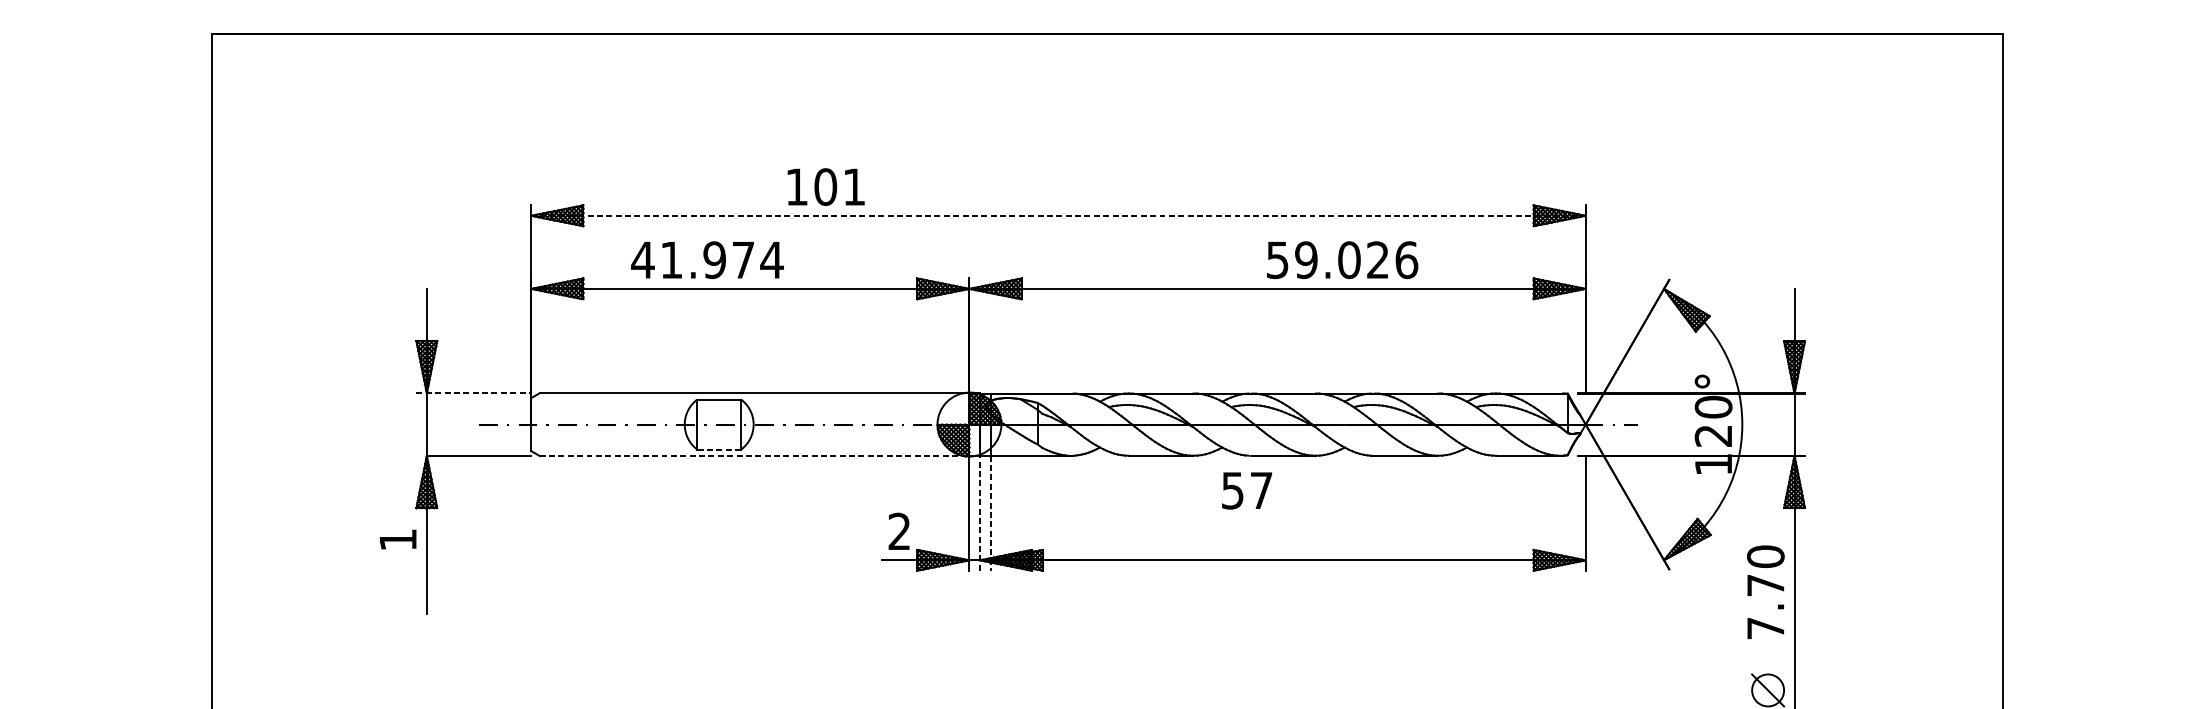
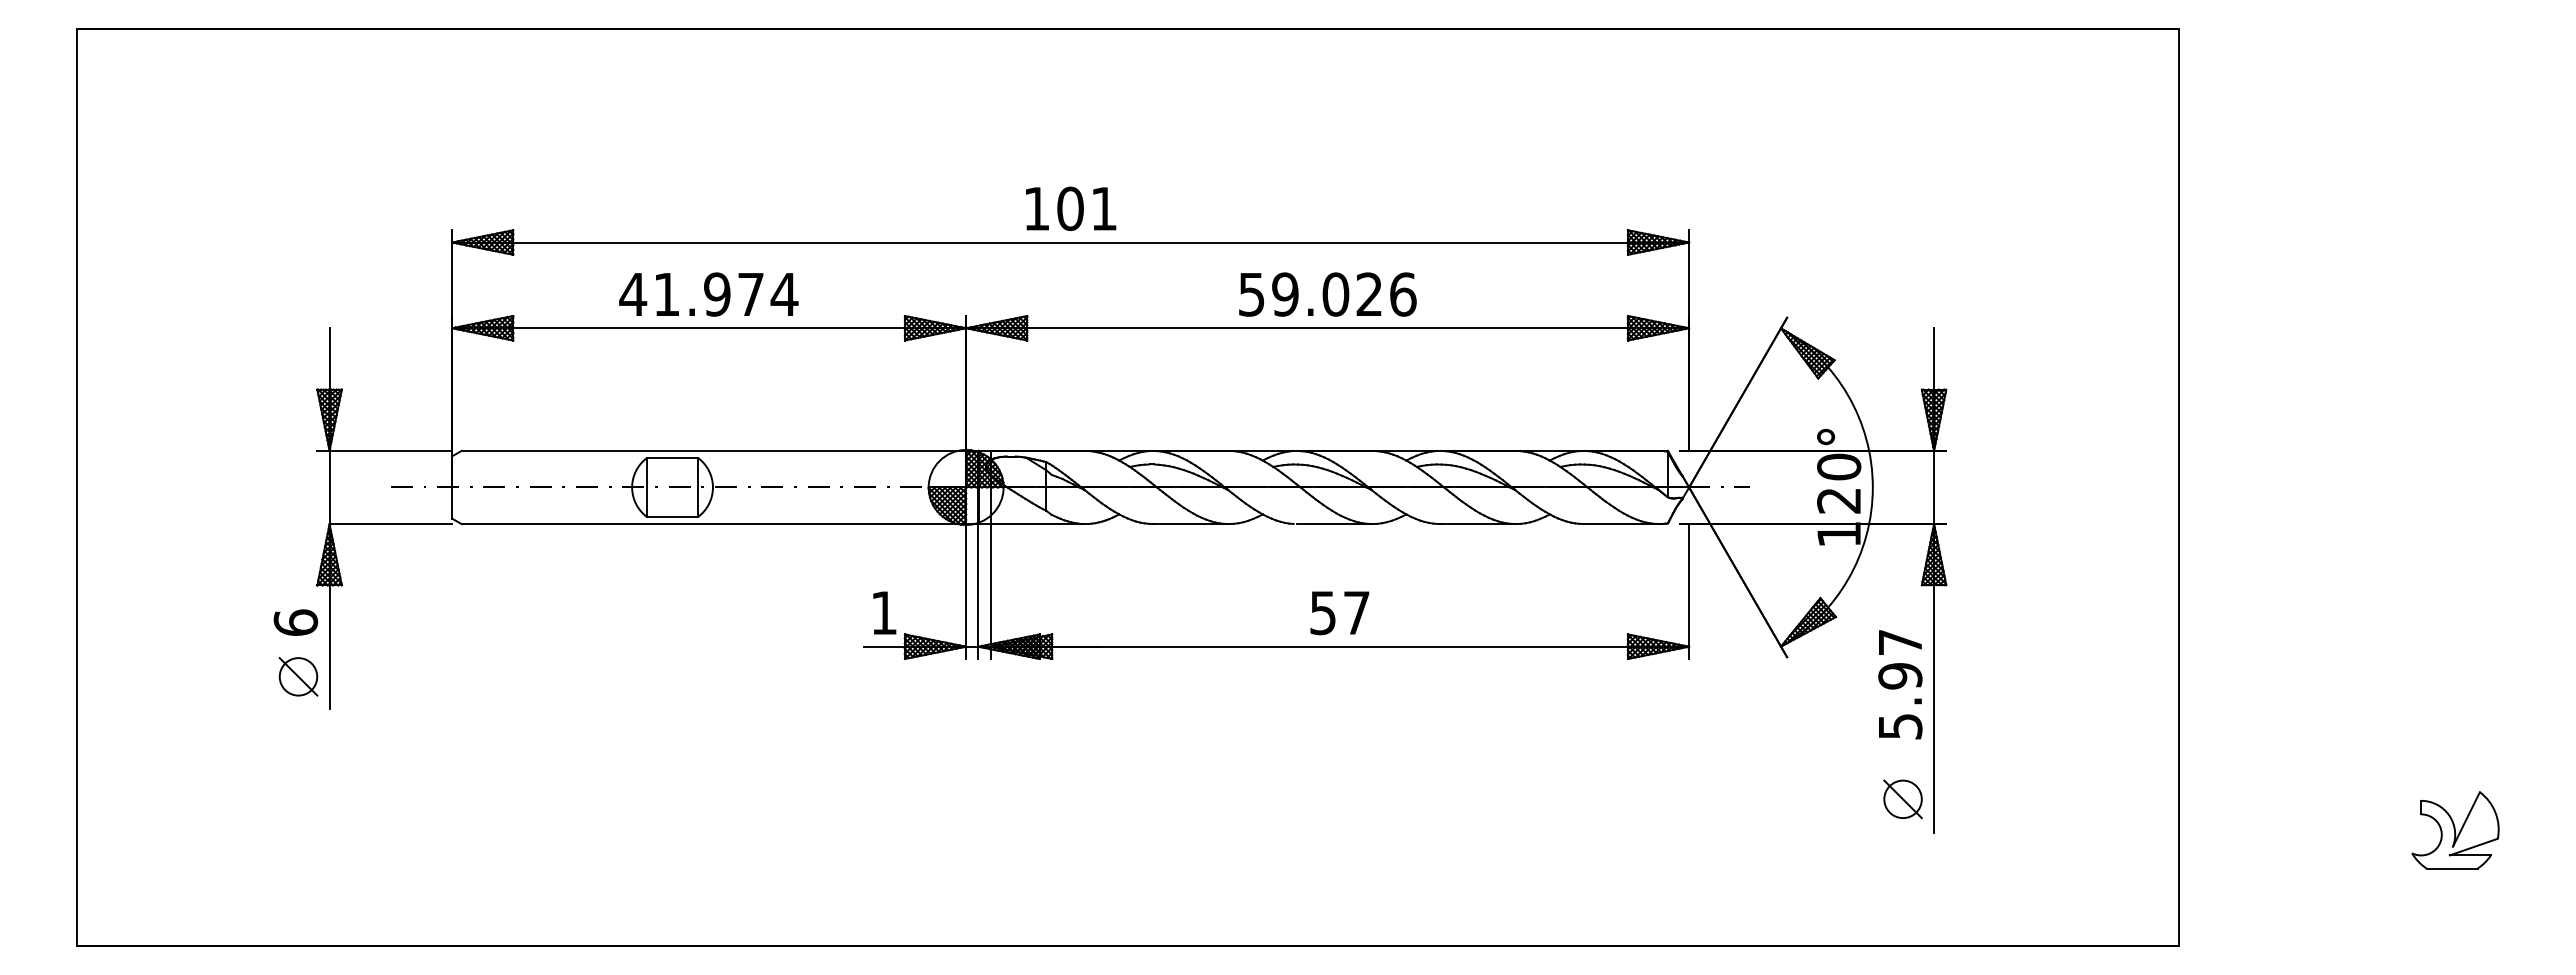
text: (826, 186) -> (1071, 208), moved
line: (1058, 215) -> (1070, 242), dashed -> solid
text: (707, 260) -> (708, 294), moved
text: (1342, 260) -> (1327, 294), moved
line: (474, 393) -> (385, 450), dashed -> solid
line: (719, 449) -> (672, 516), dashed -> solid
line: (754, 456) -> (714, 524), dashed -> solid
text: (1246, 491) -> (1339, 613), moved
line: (979, 513) -> (978, 591), dashed -> solid
line: (991, 513) -> (991, 591), dashed -> solid
text: (899, 531) -> (883, 612), 2 -> 1
text: (397, 539) -> (295, 622), 1 -> 6
part: (400, 585) -> (298, 676), added
text: (1765, 592) -> (1900, 684), 7.70 -> 5.97

